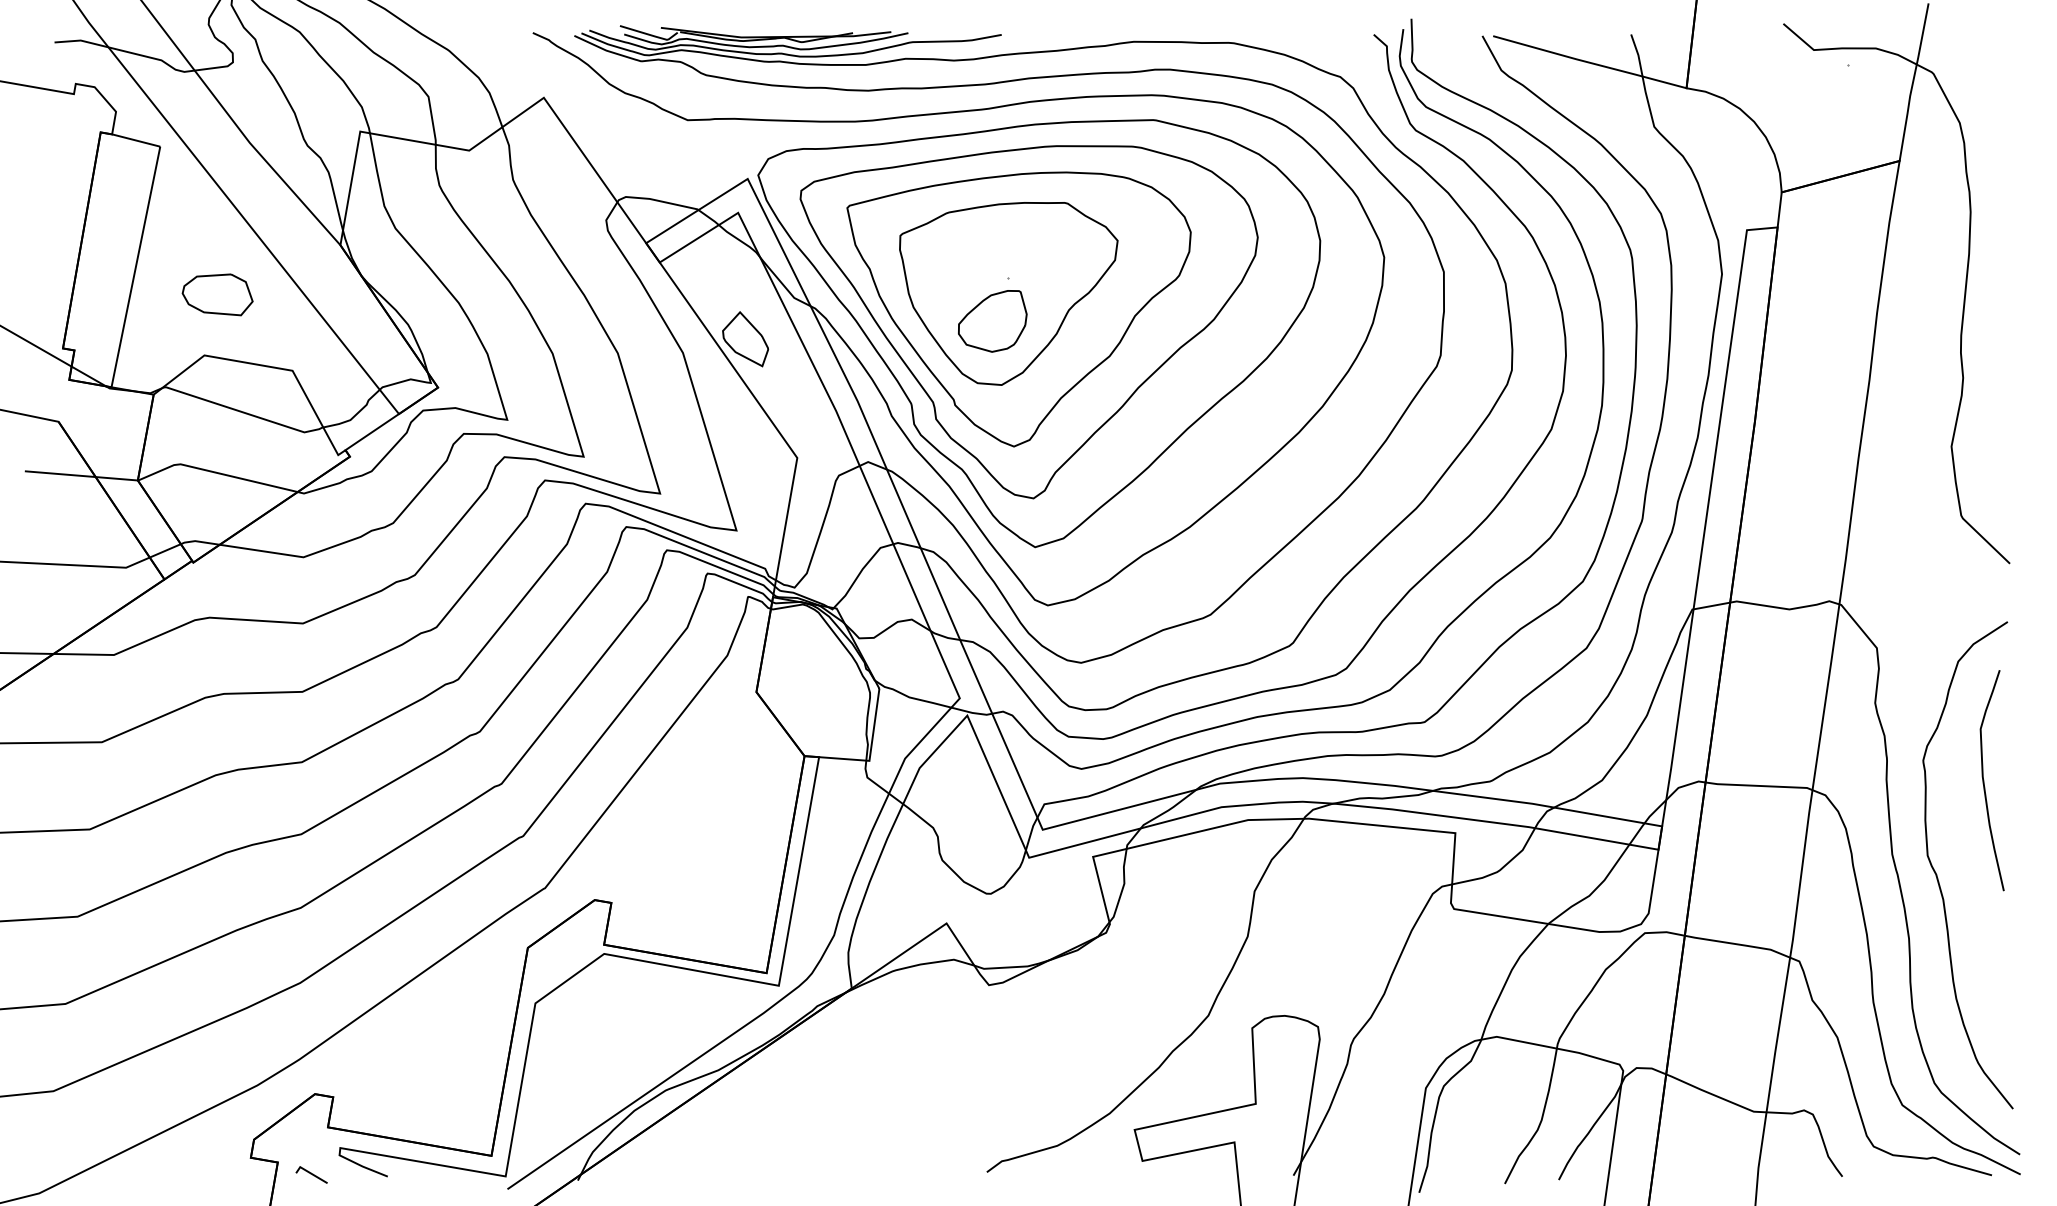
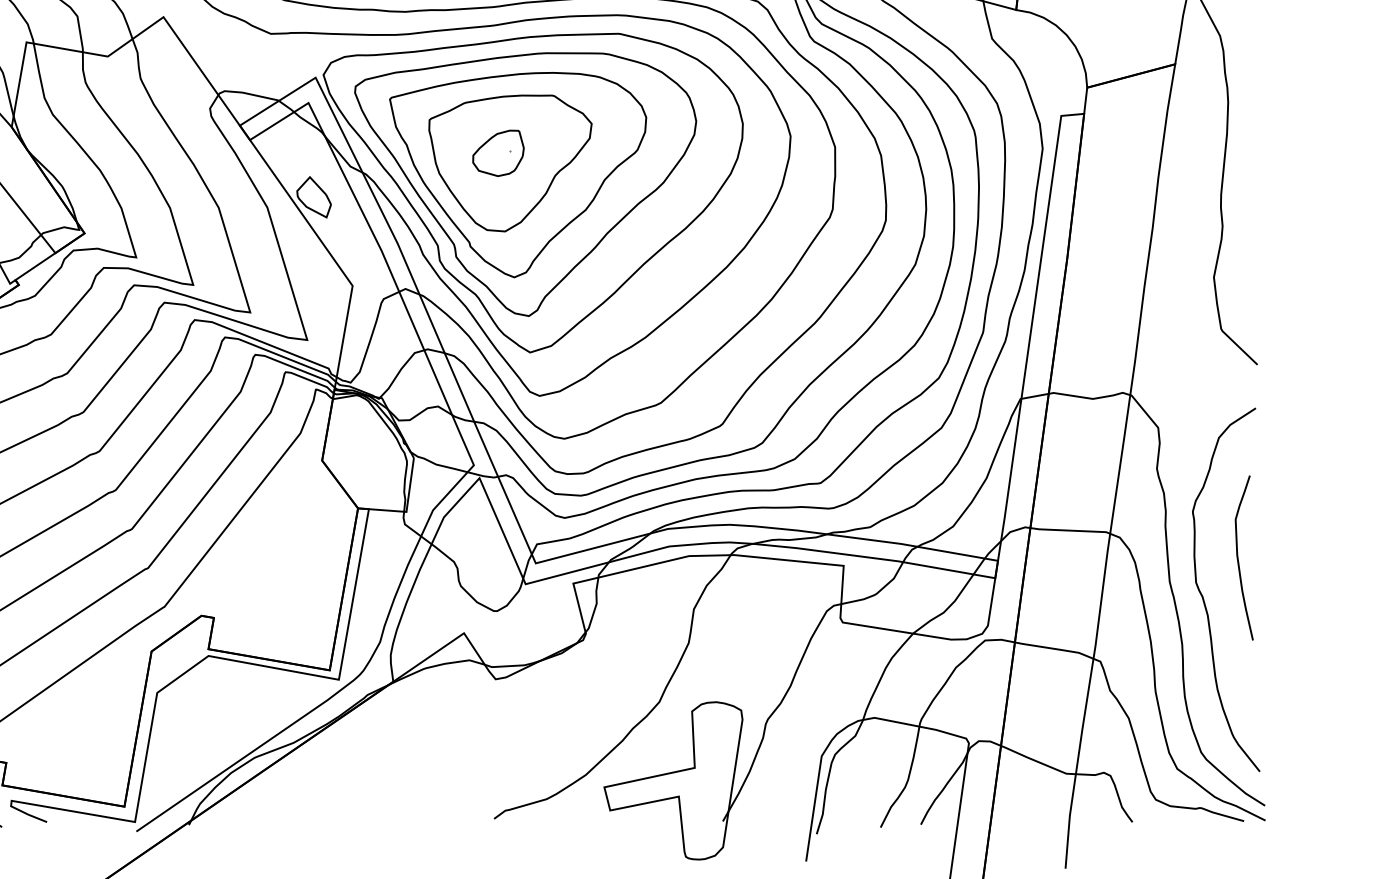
part: (992, 321) -> (498, 153), moved
curve: (1984, 780) -> (1238, 557), moved

